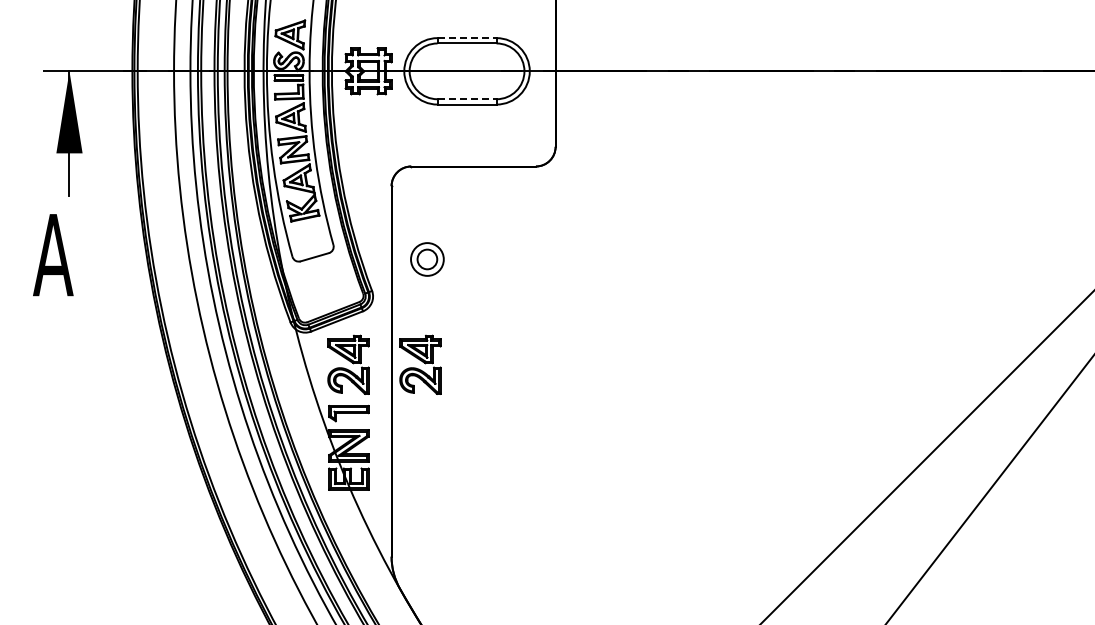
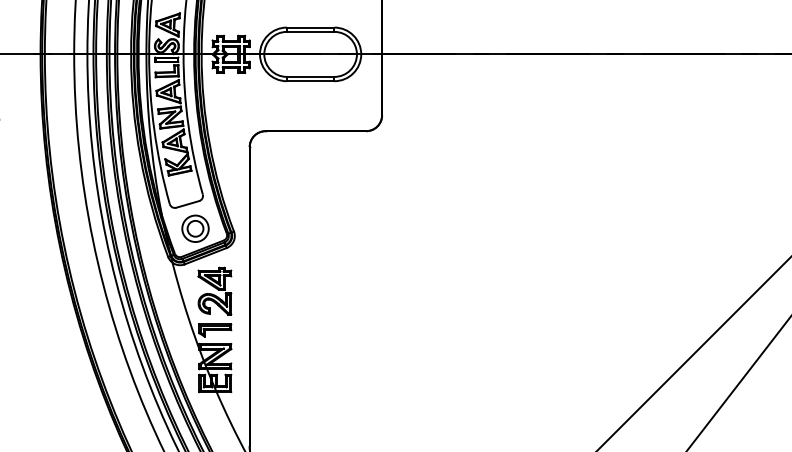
line: (467, 38) -> (310, 27), dashed -> solid
line: (467, 99) -> (310, 77), dashed -> solid
part: (427, 259) -> (195, 228), moved
part: (420, 364) -> (273, 290), removed

